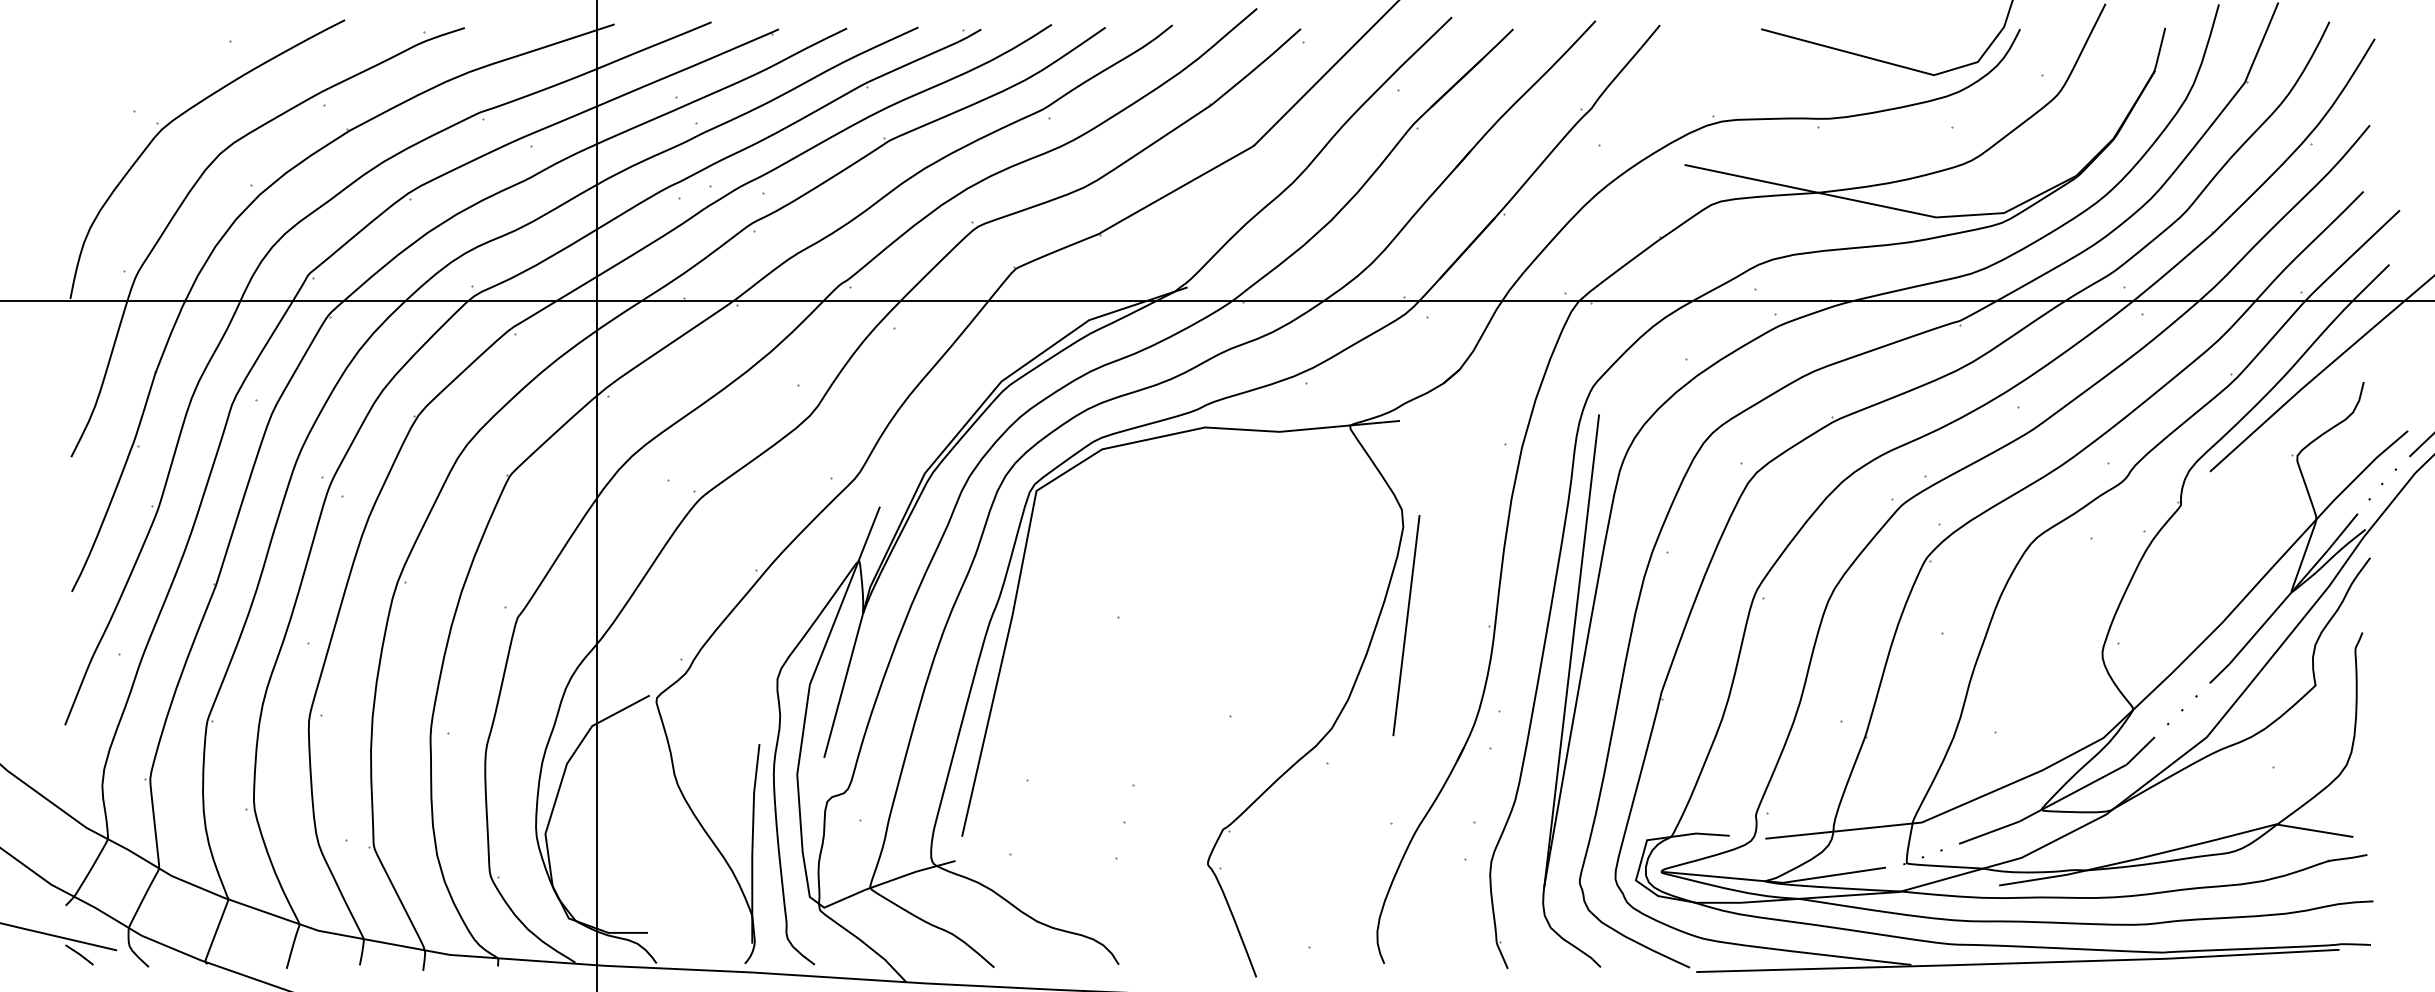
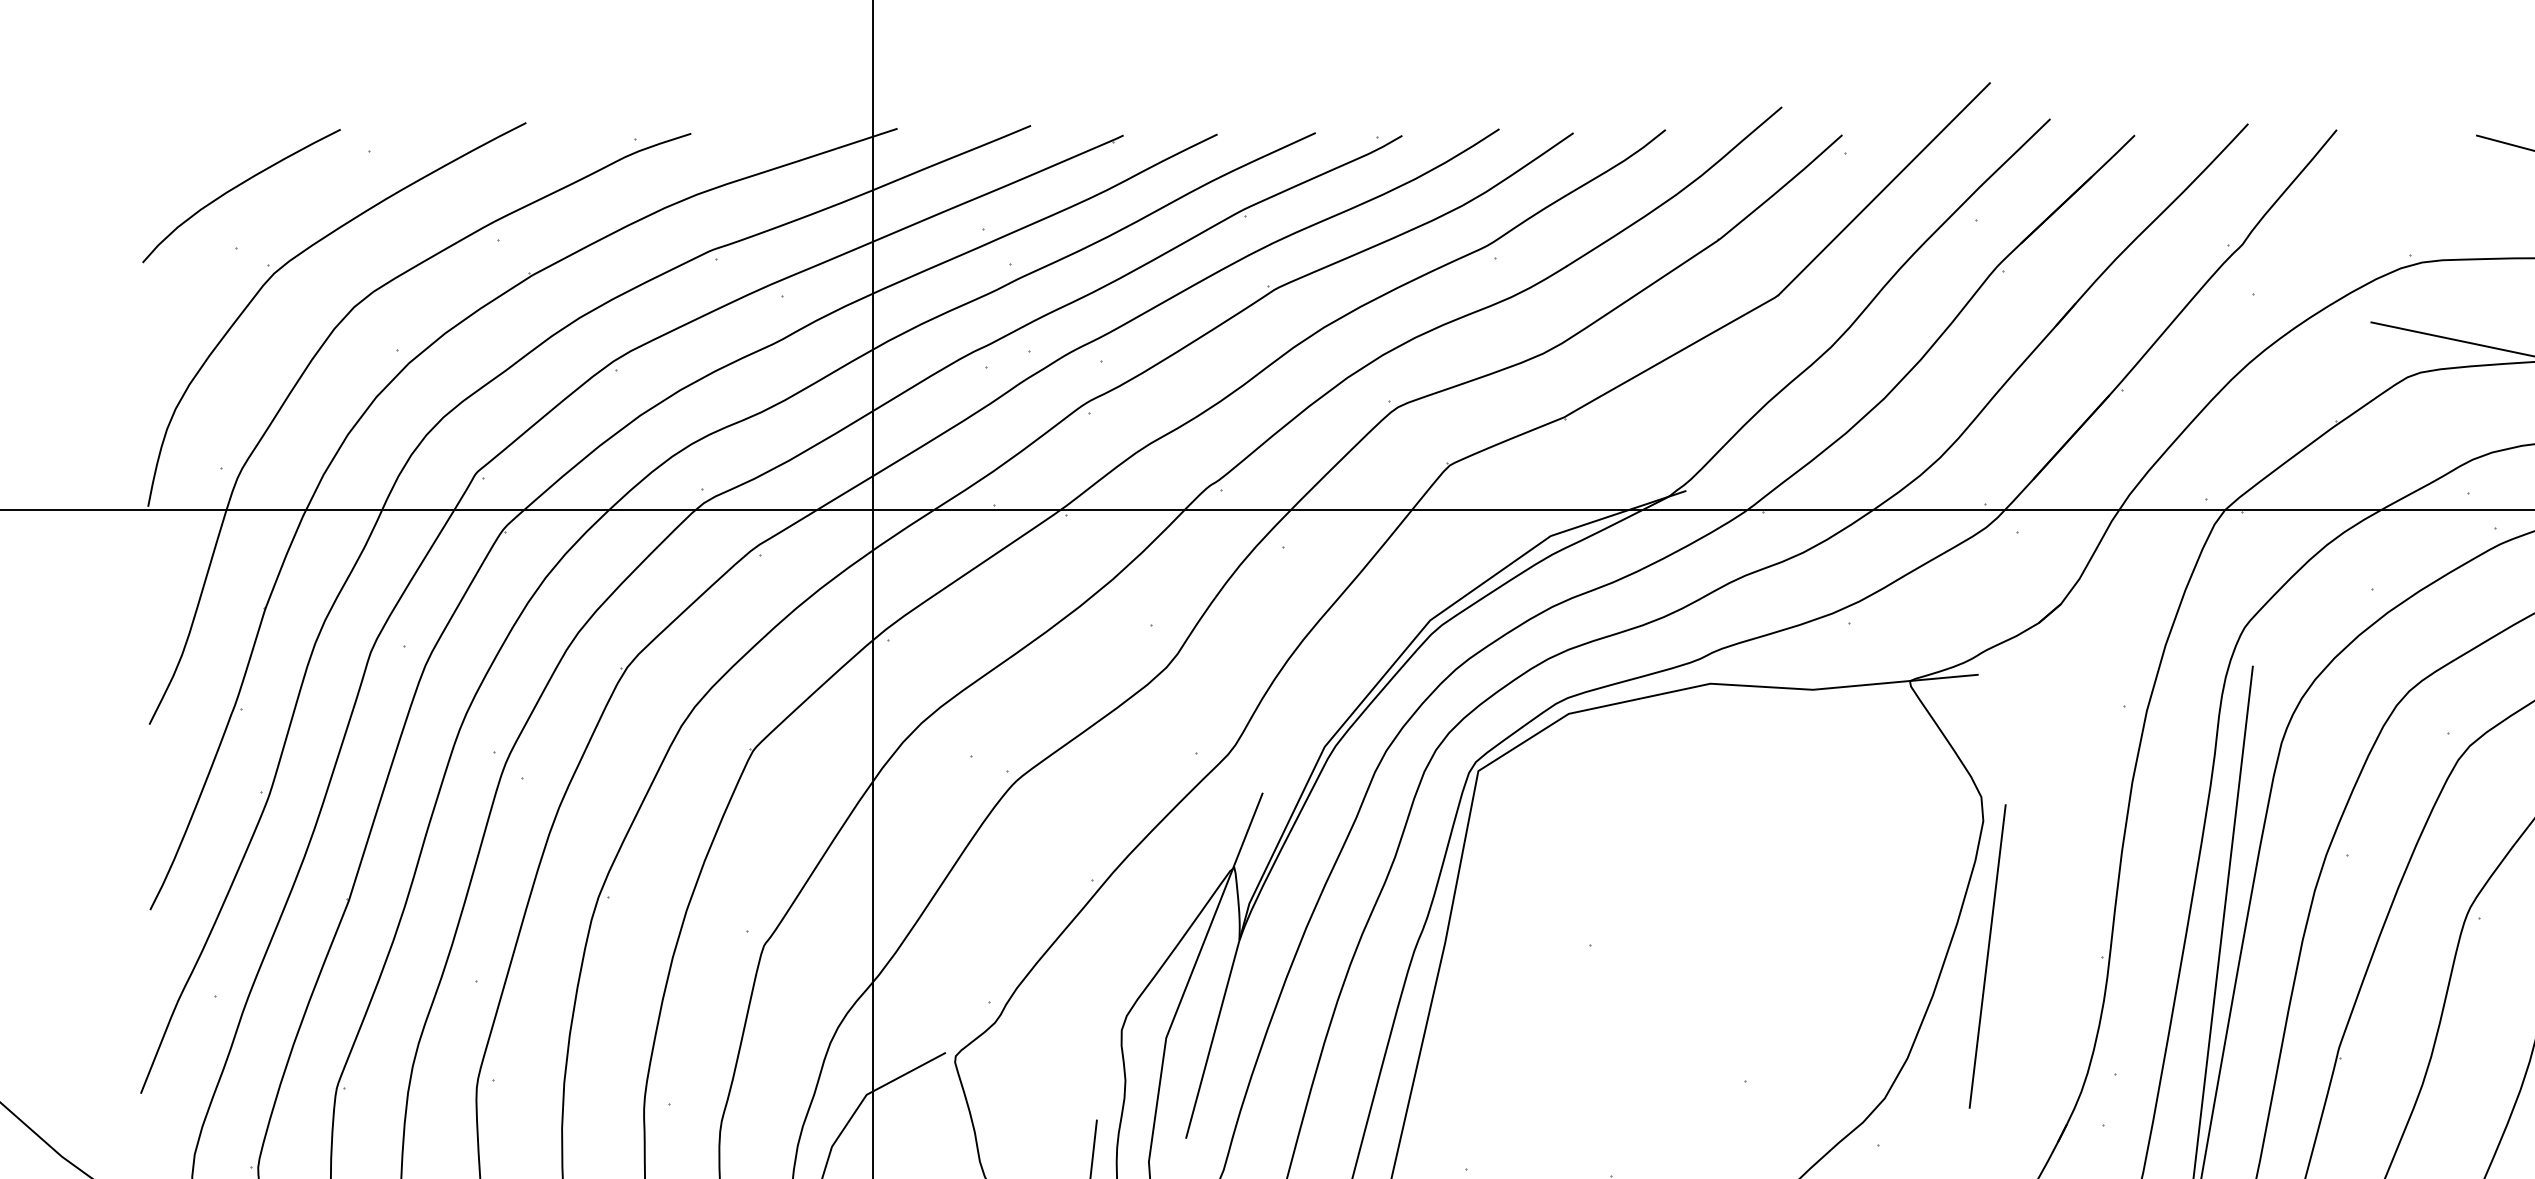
curve: (136, 66) -> (239, 186), added

